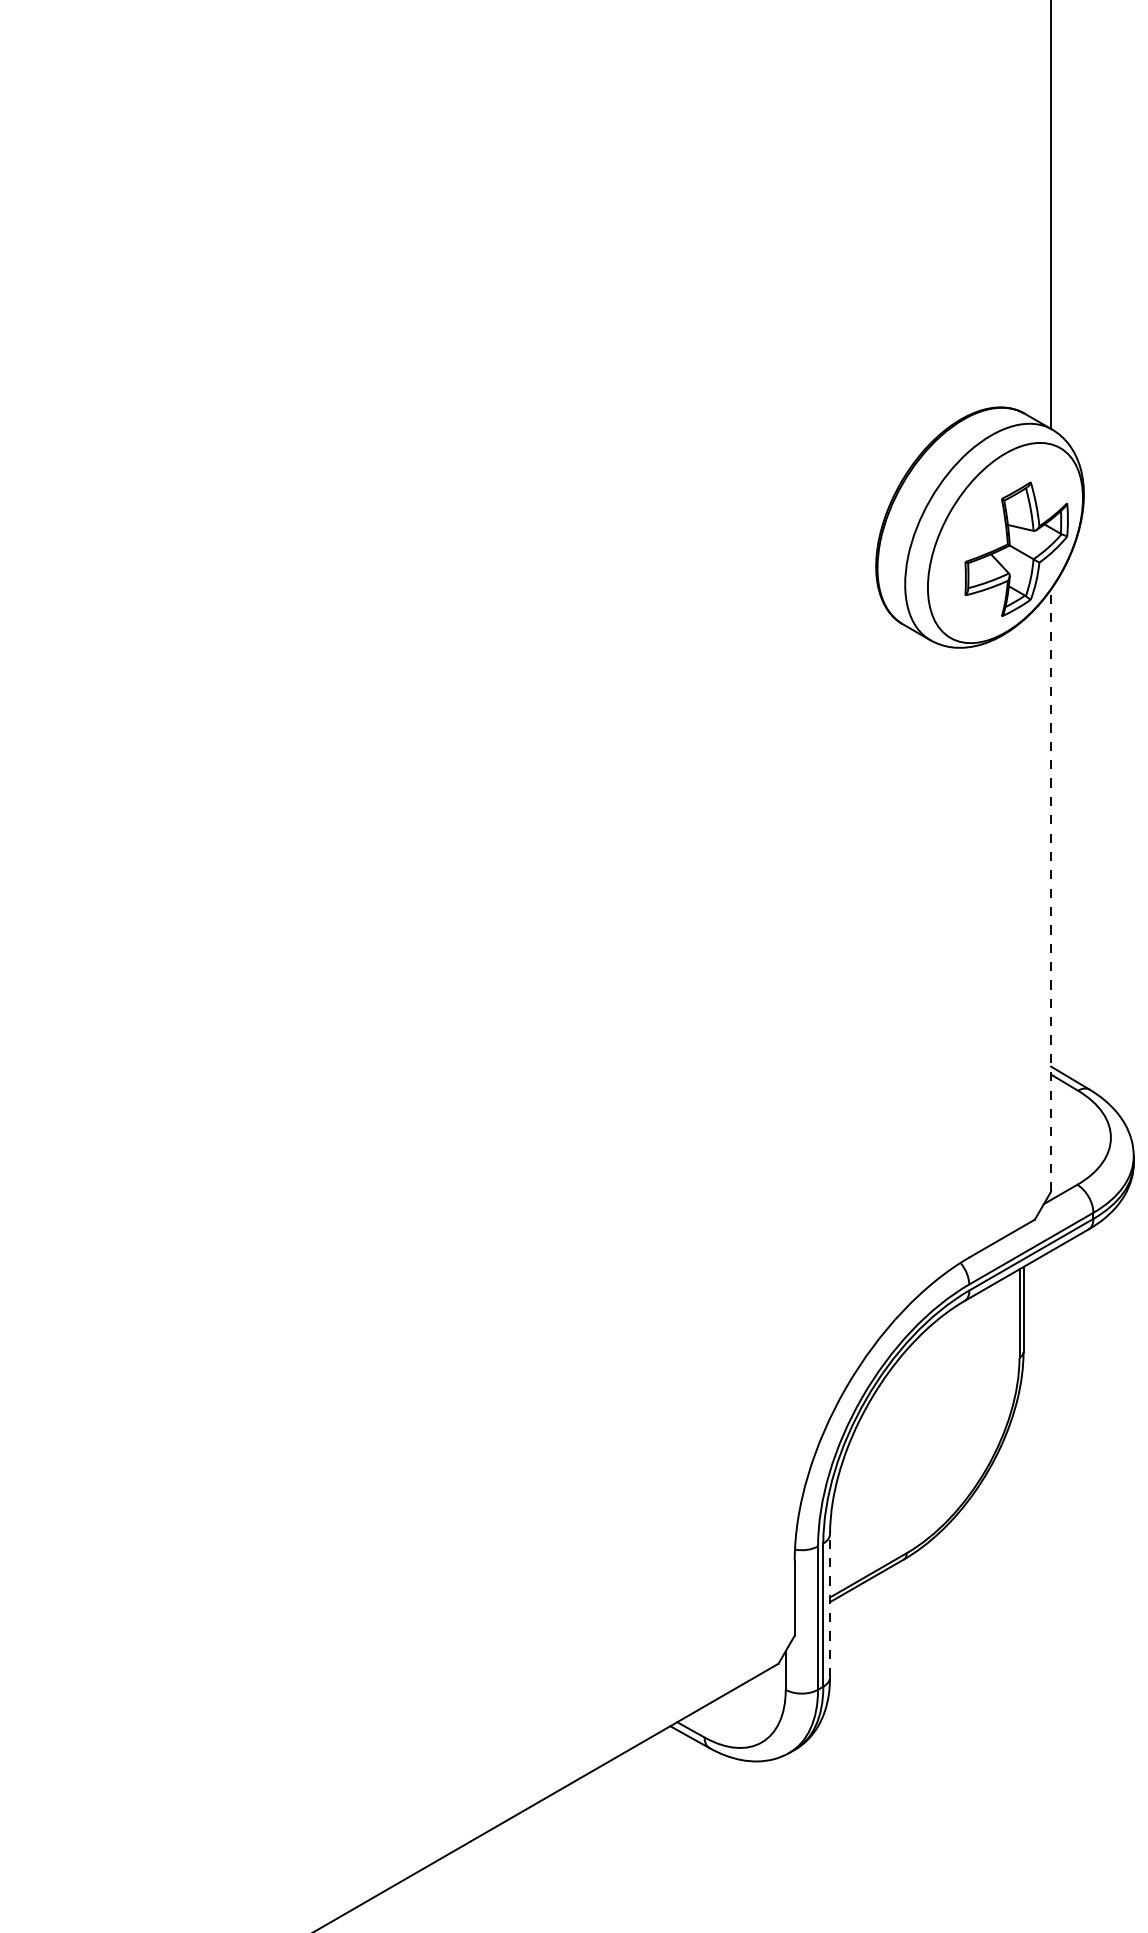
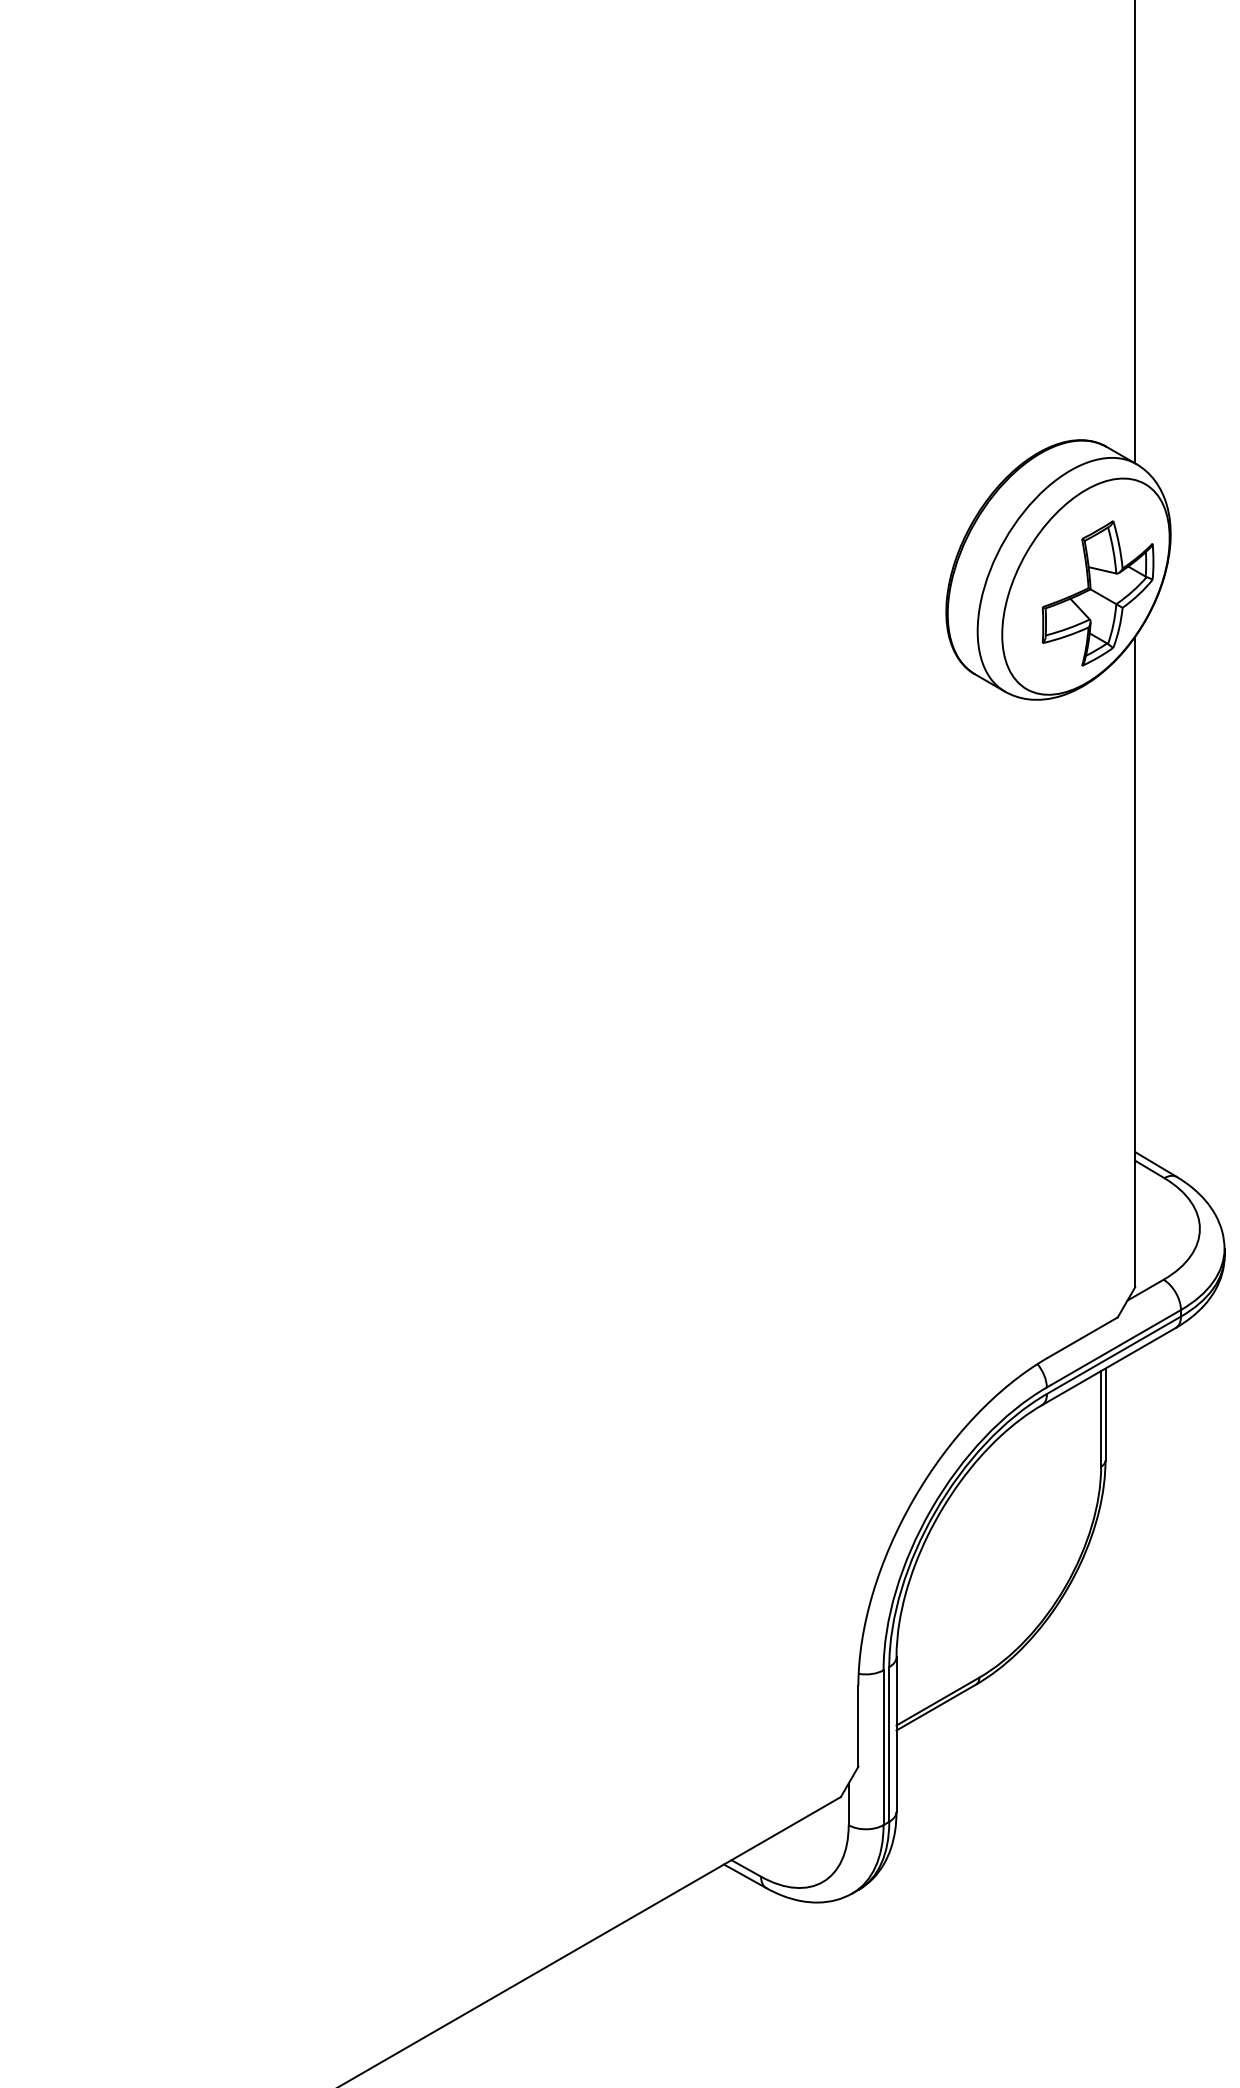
line: (1051, 889) -> (1135, 960), dashed -> solid
line: (830, 1605) -> (897, 1734), dashed -> solid

